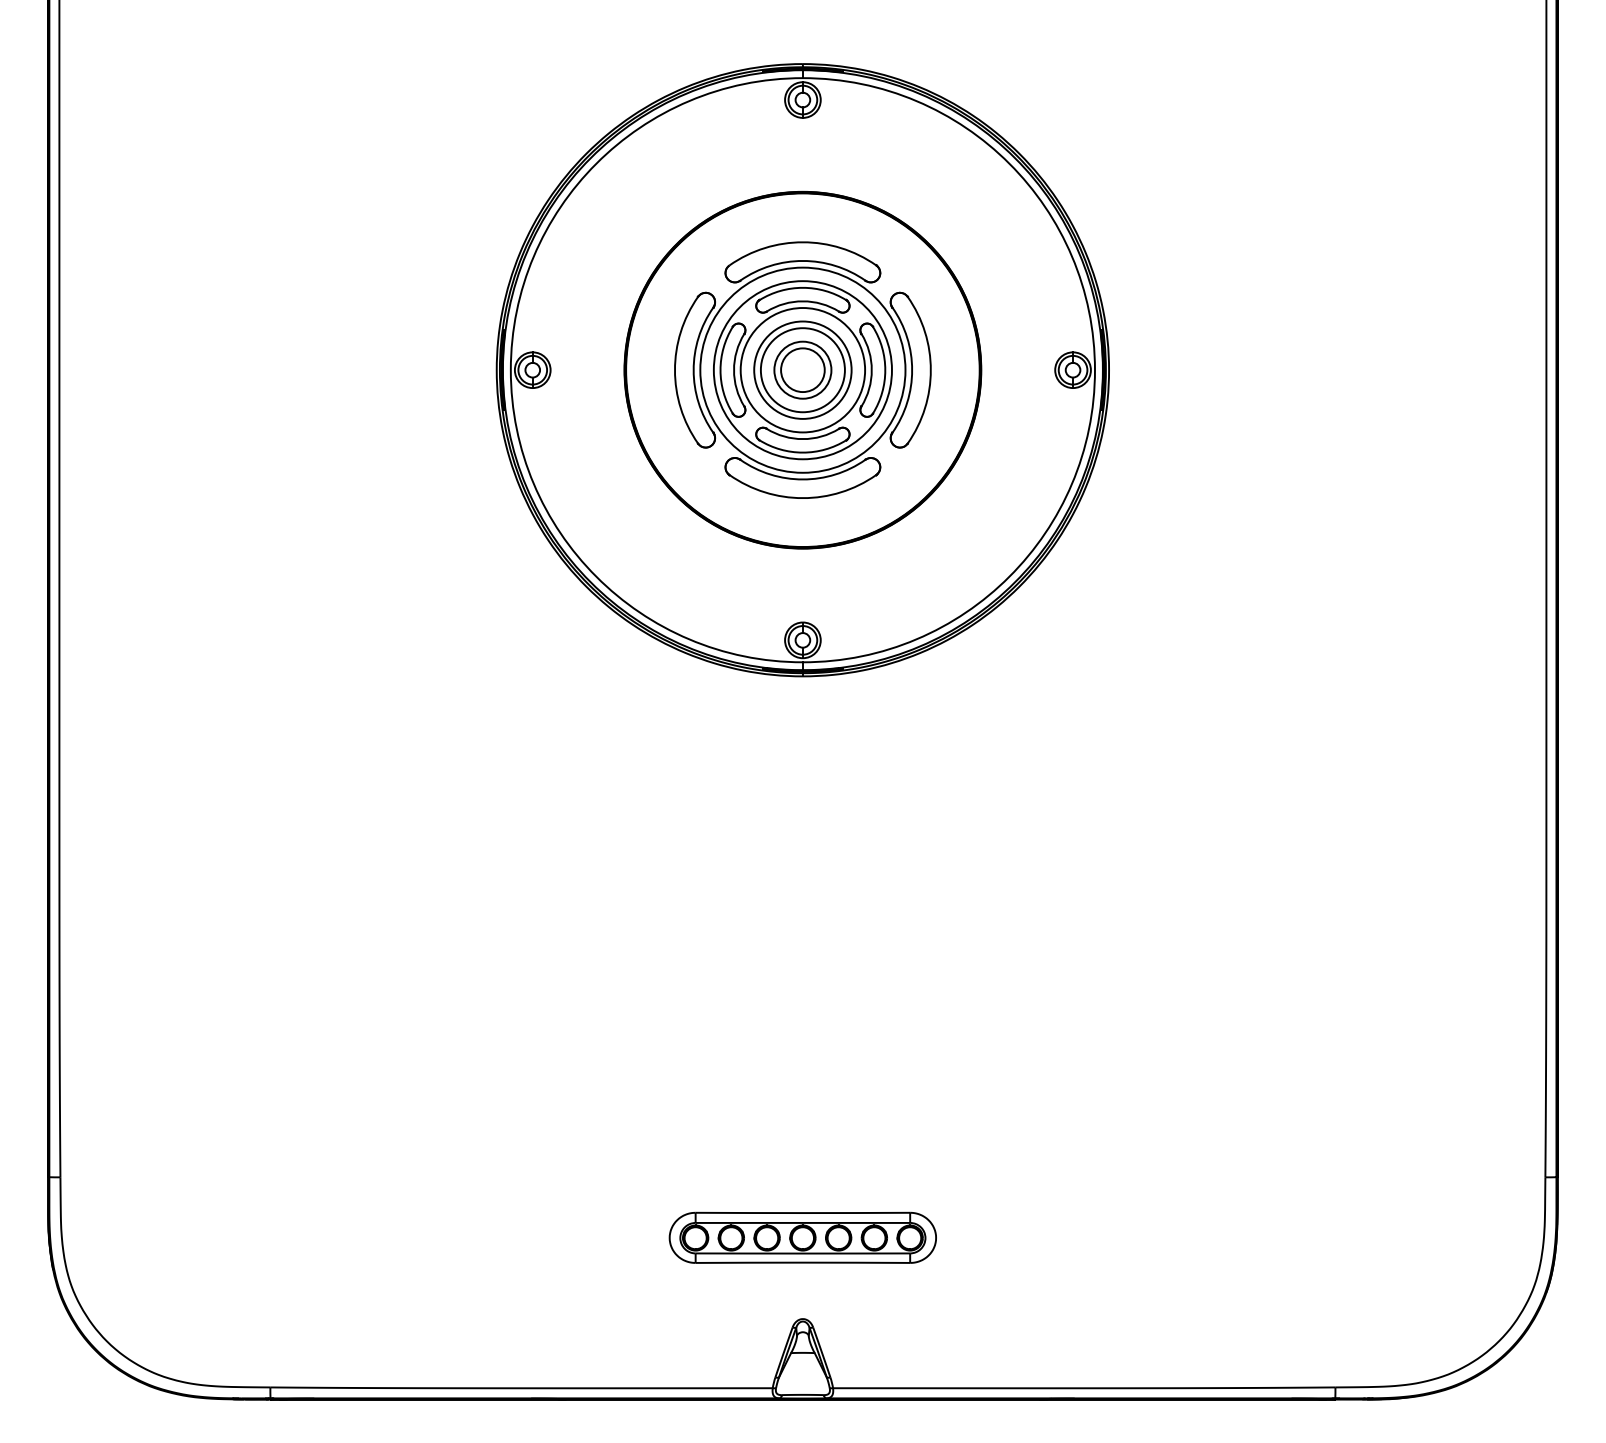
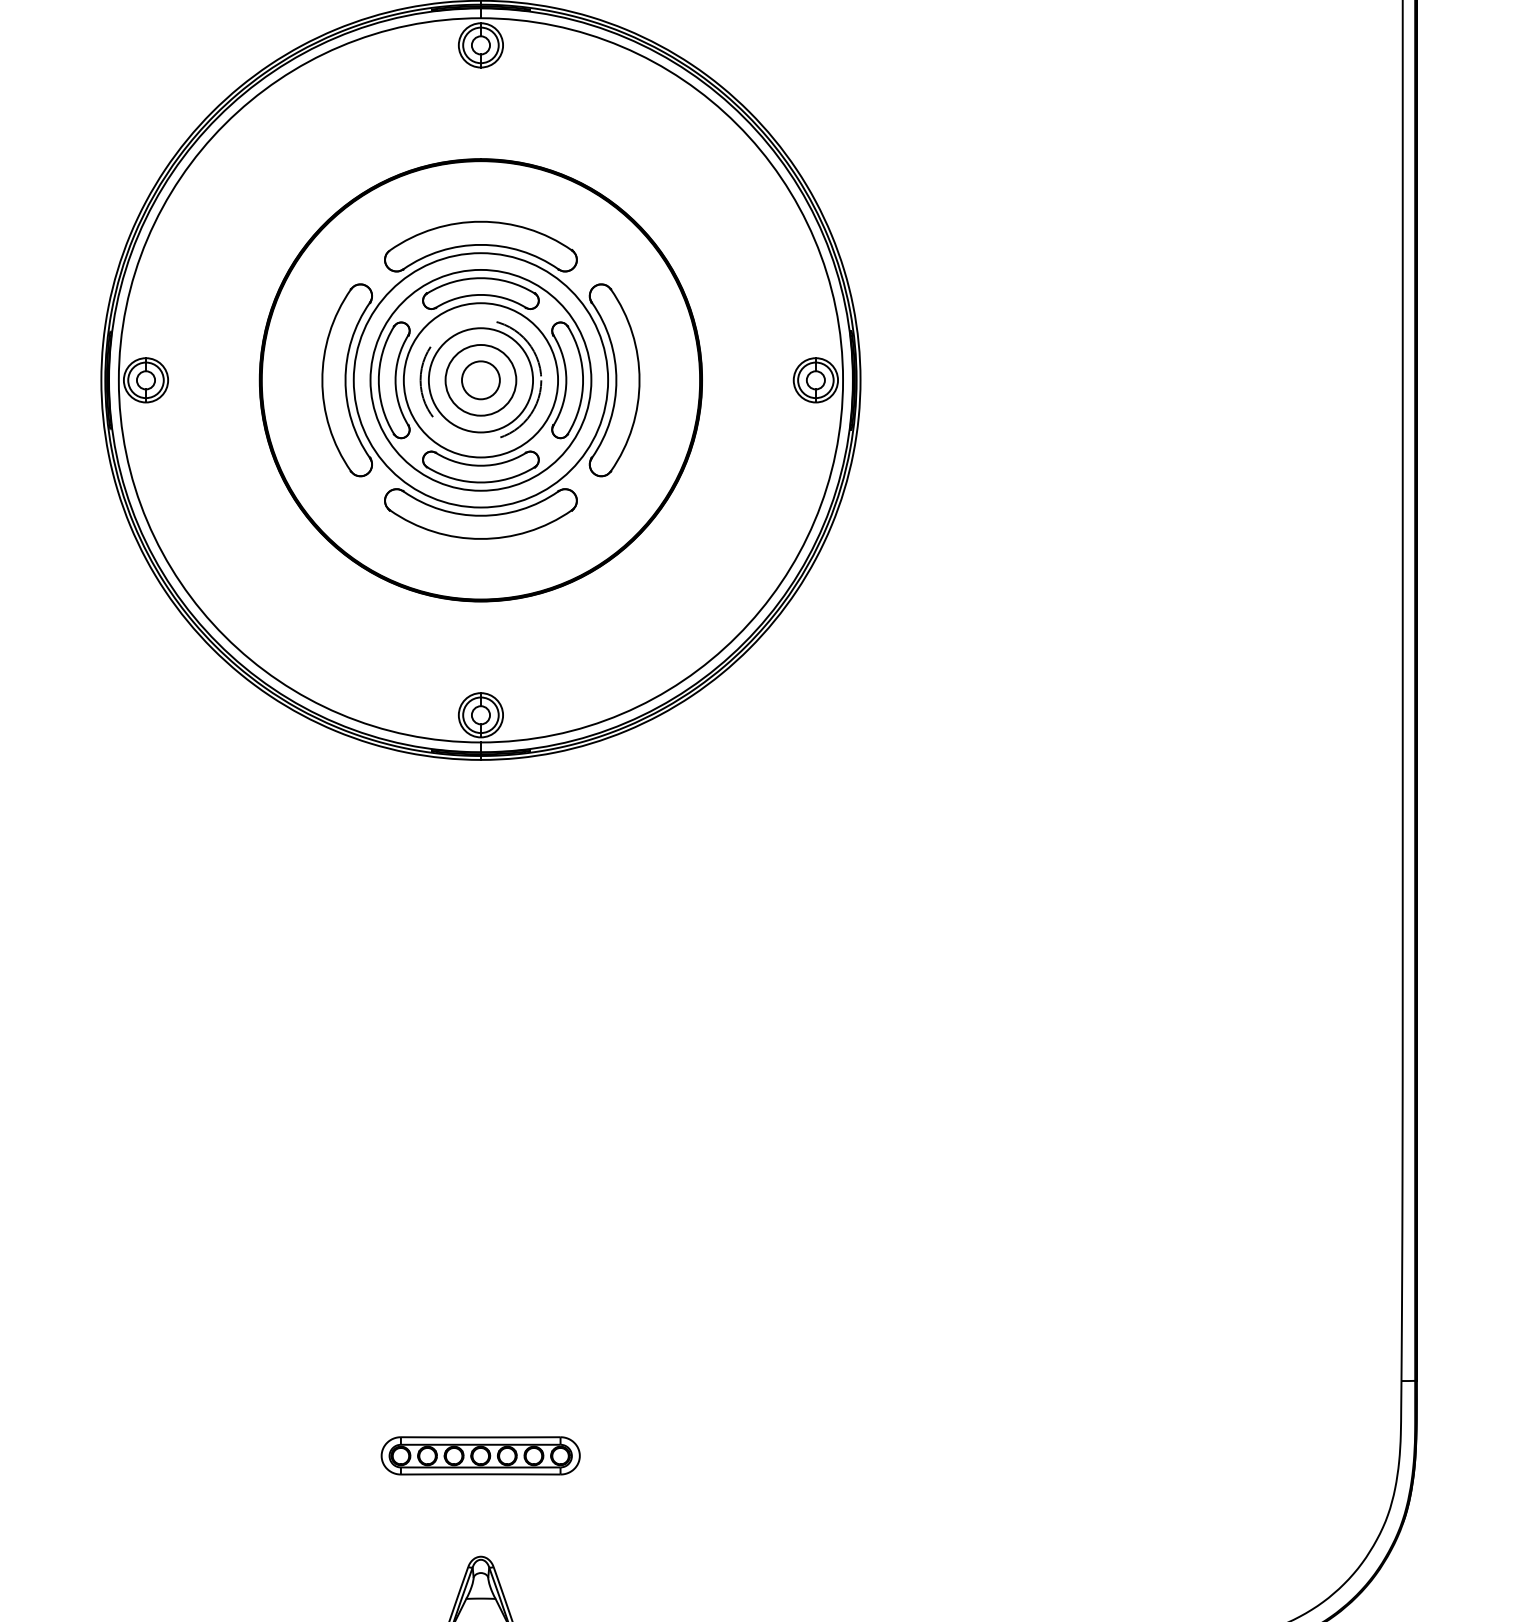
circle: (802, 369) -> (480, 379), solid -> dashed
circle: (802, 370) -> (480, 380), size x0.7
part: (802, 1237) -> (480, 1455), size x0.6

